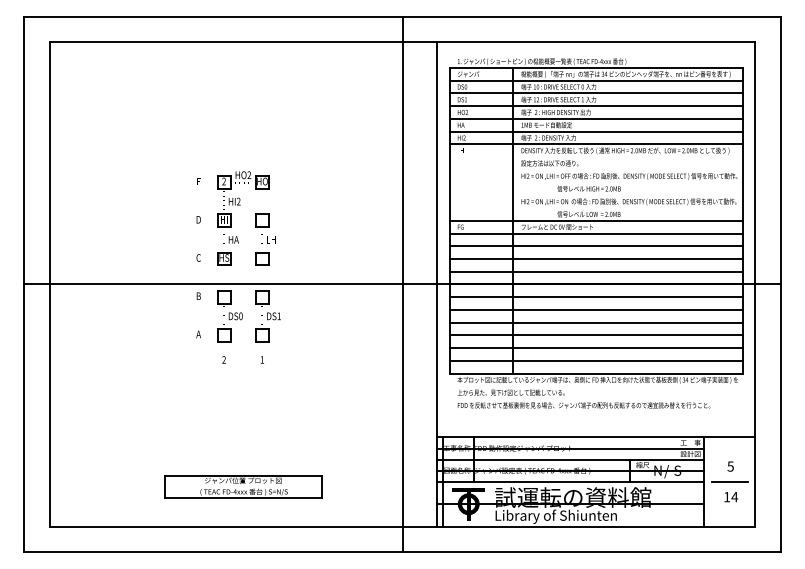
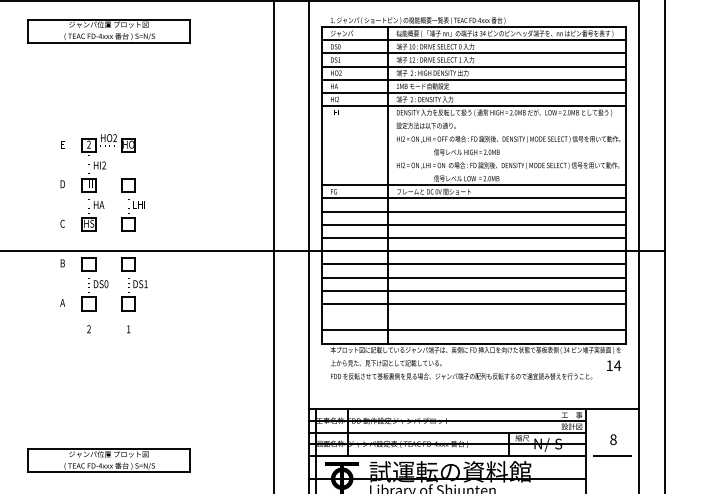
part: (243, 71) -> (109, 30), added
line: (595, 348) -> (473, 317), removed
text: (730, 466) -> (613, 439), 5 -> 8
text: (731, 497) -> (614, 366), moved

